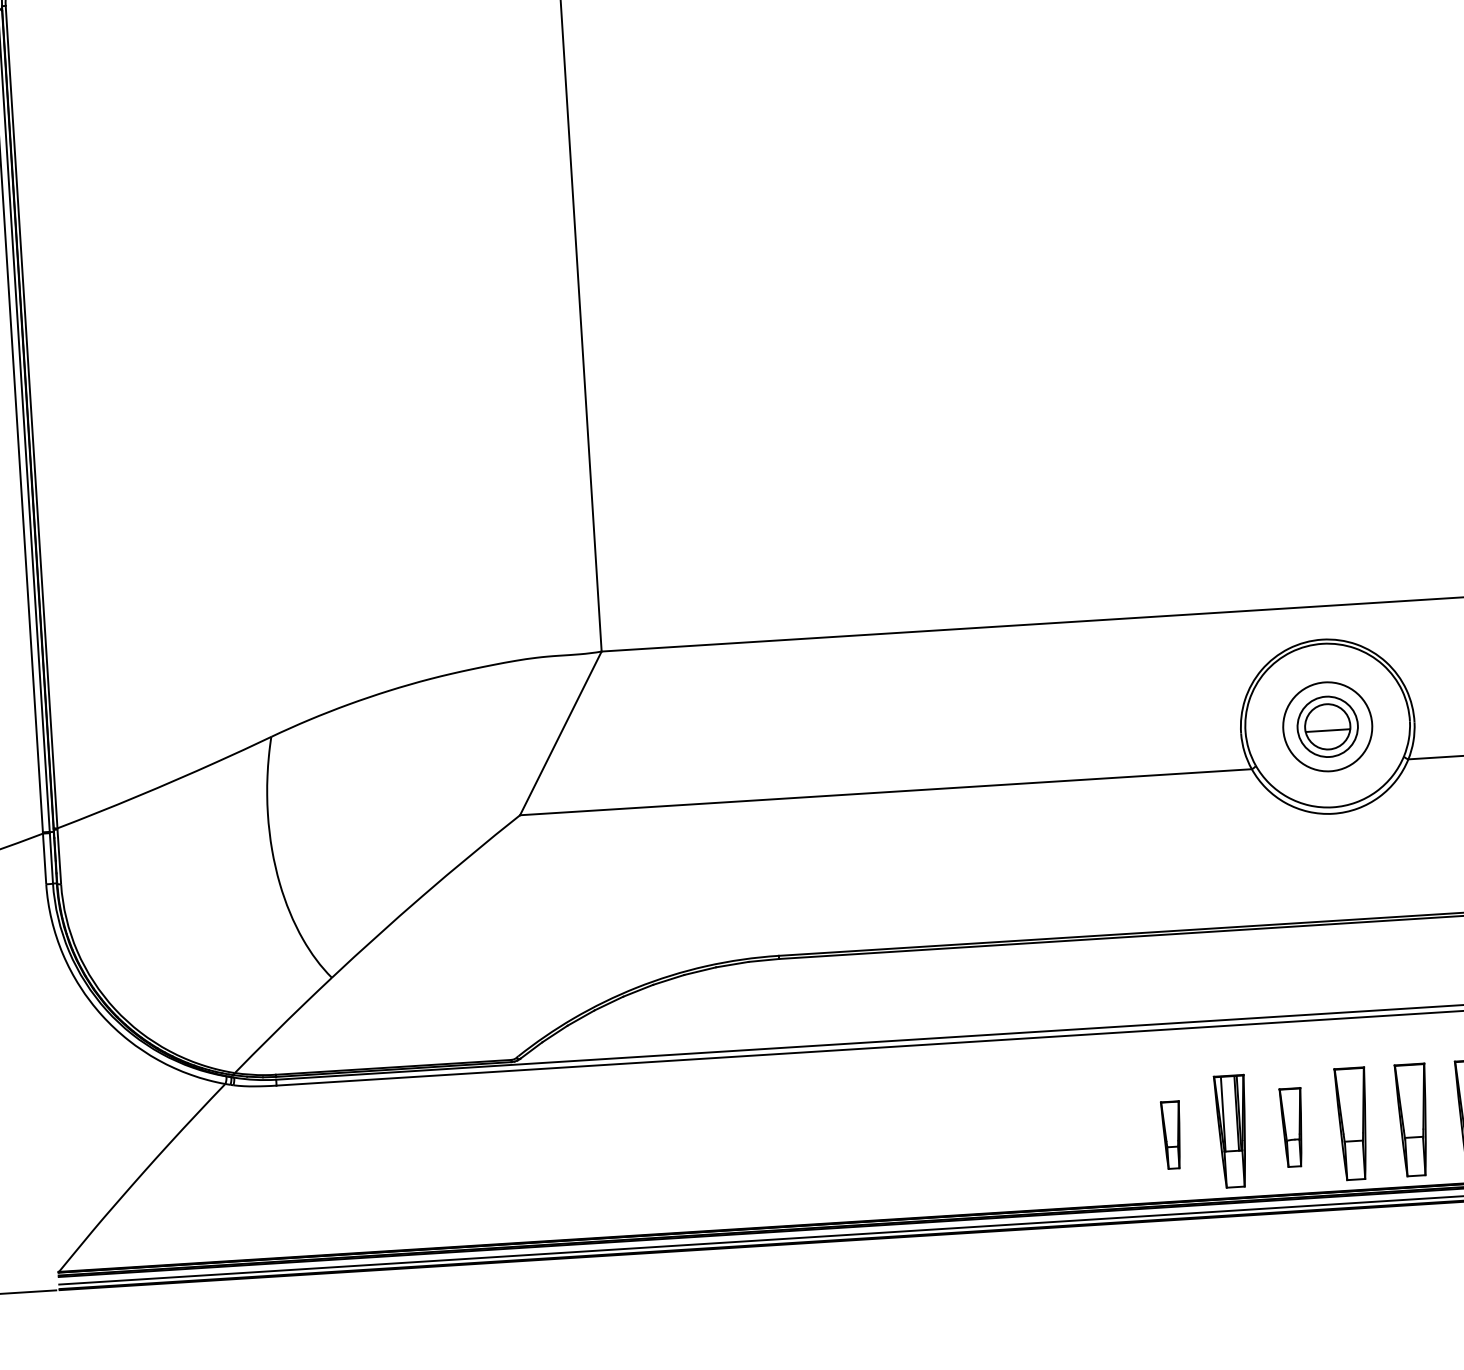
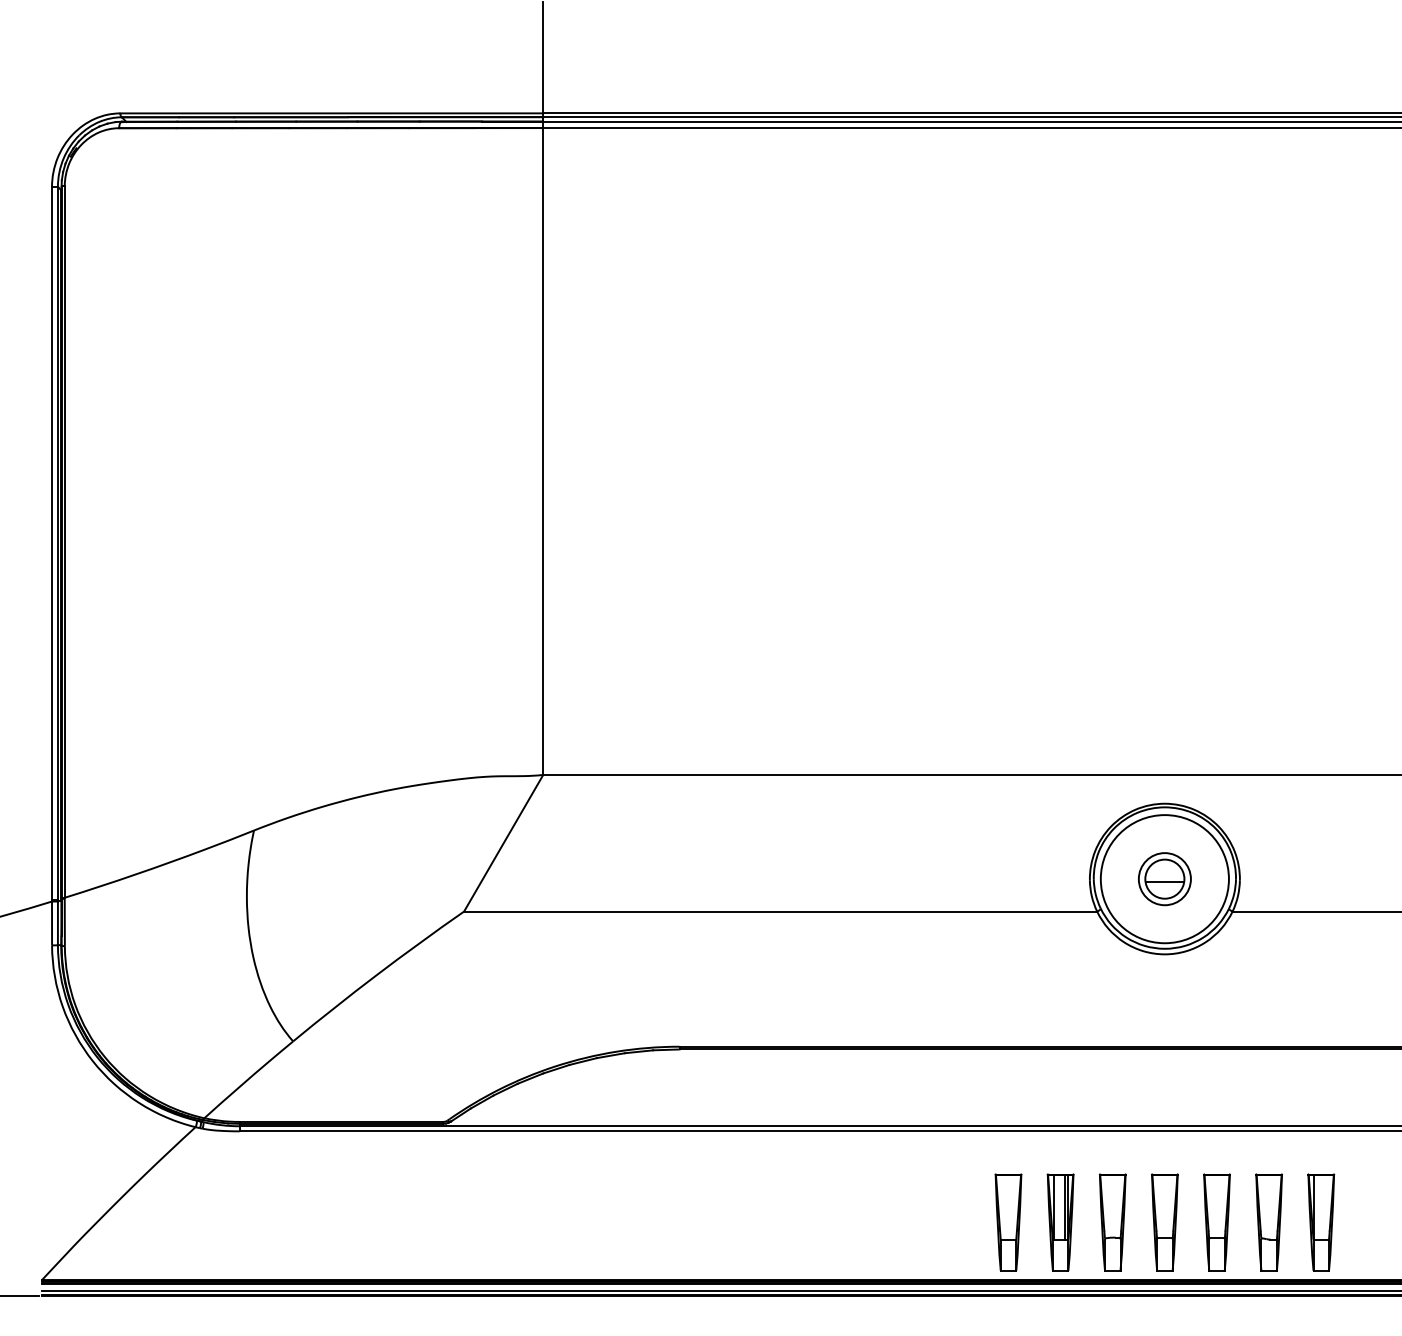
circle: (1327, 727) -> (1164, 879), size x1.67
part: (1292, 1127) -> (1112, 1222), size x1.43
part: (1171, 1135) -> (1008, 1222), size x1.67

